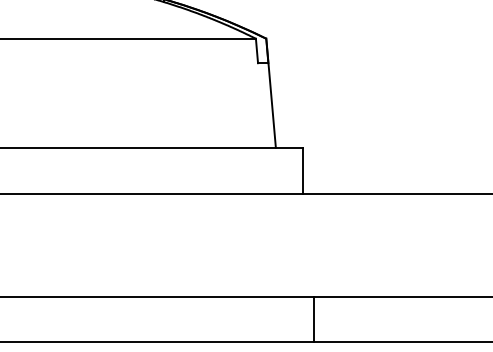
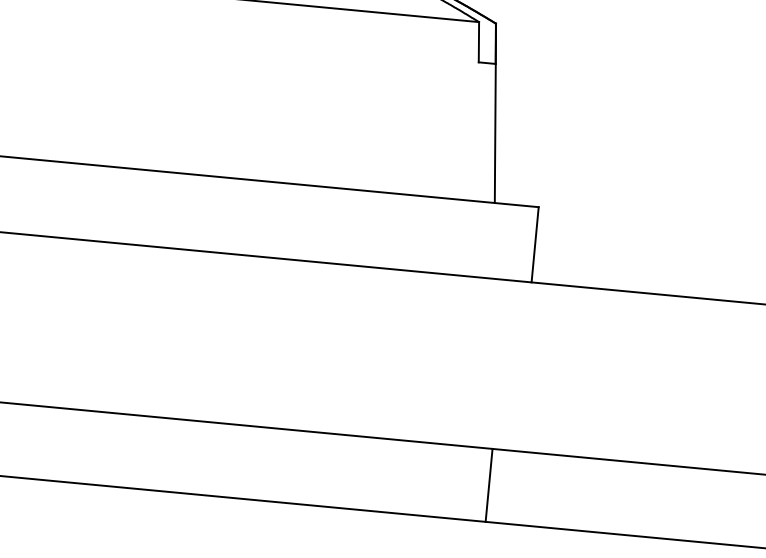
line: (313, 319) -> (488, 484), moved

